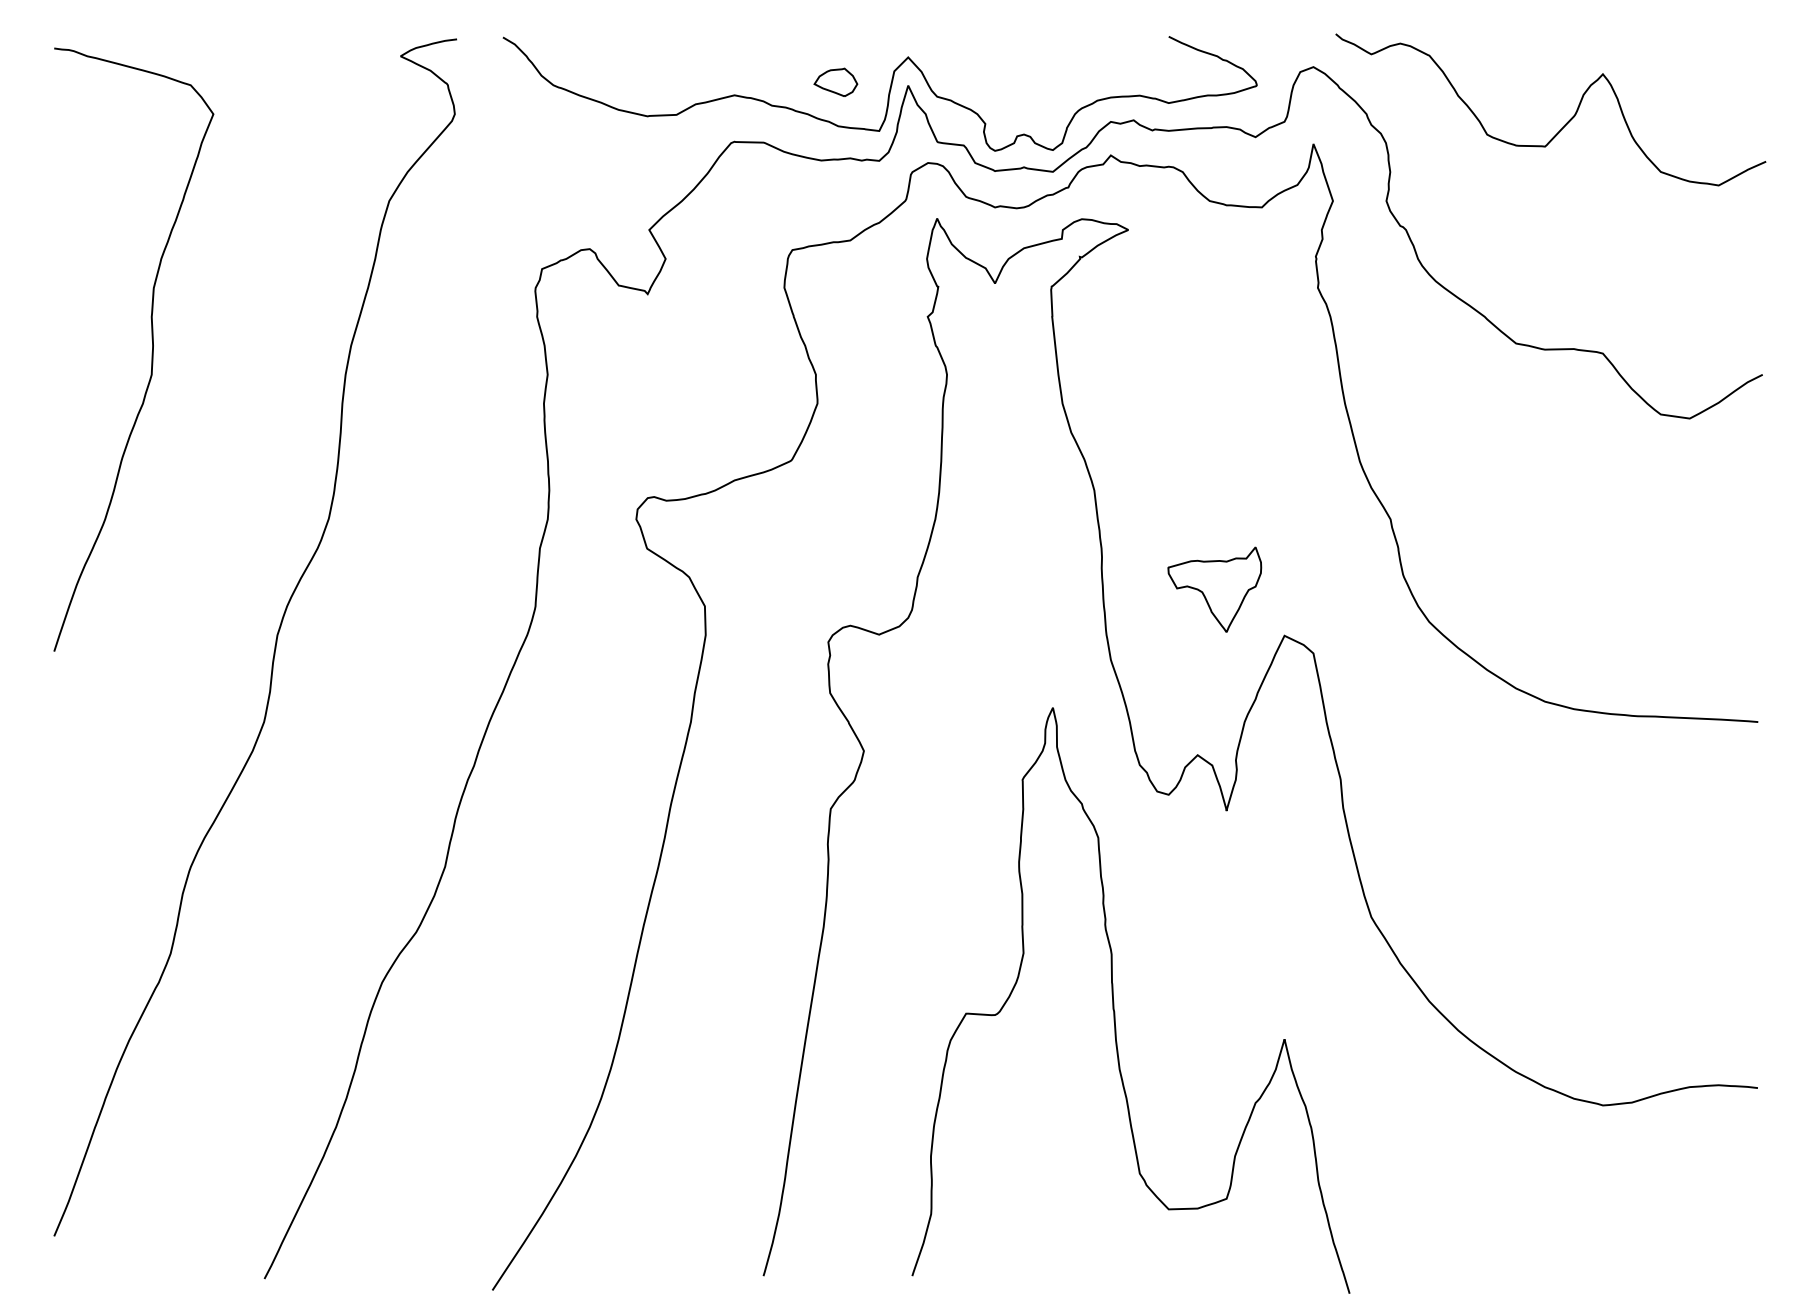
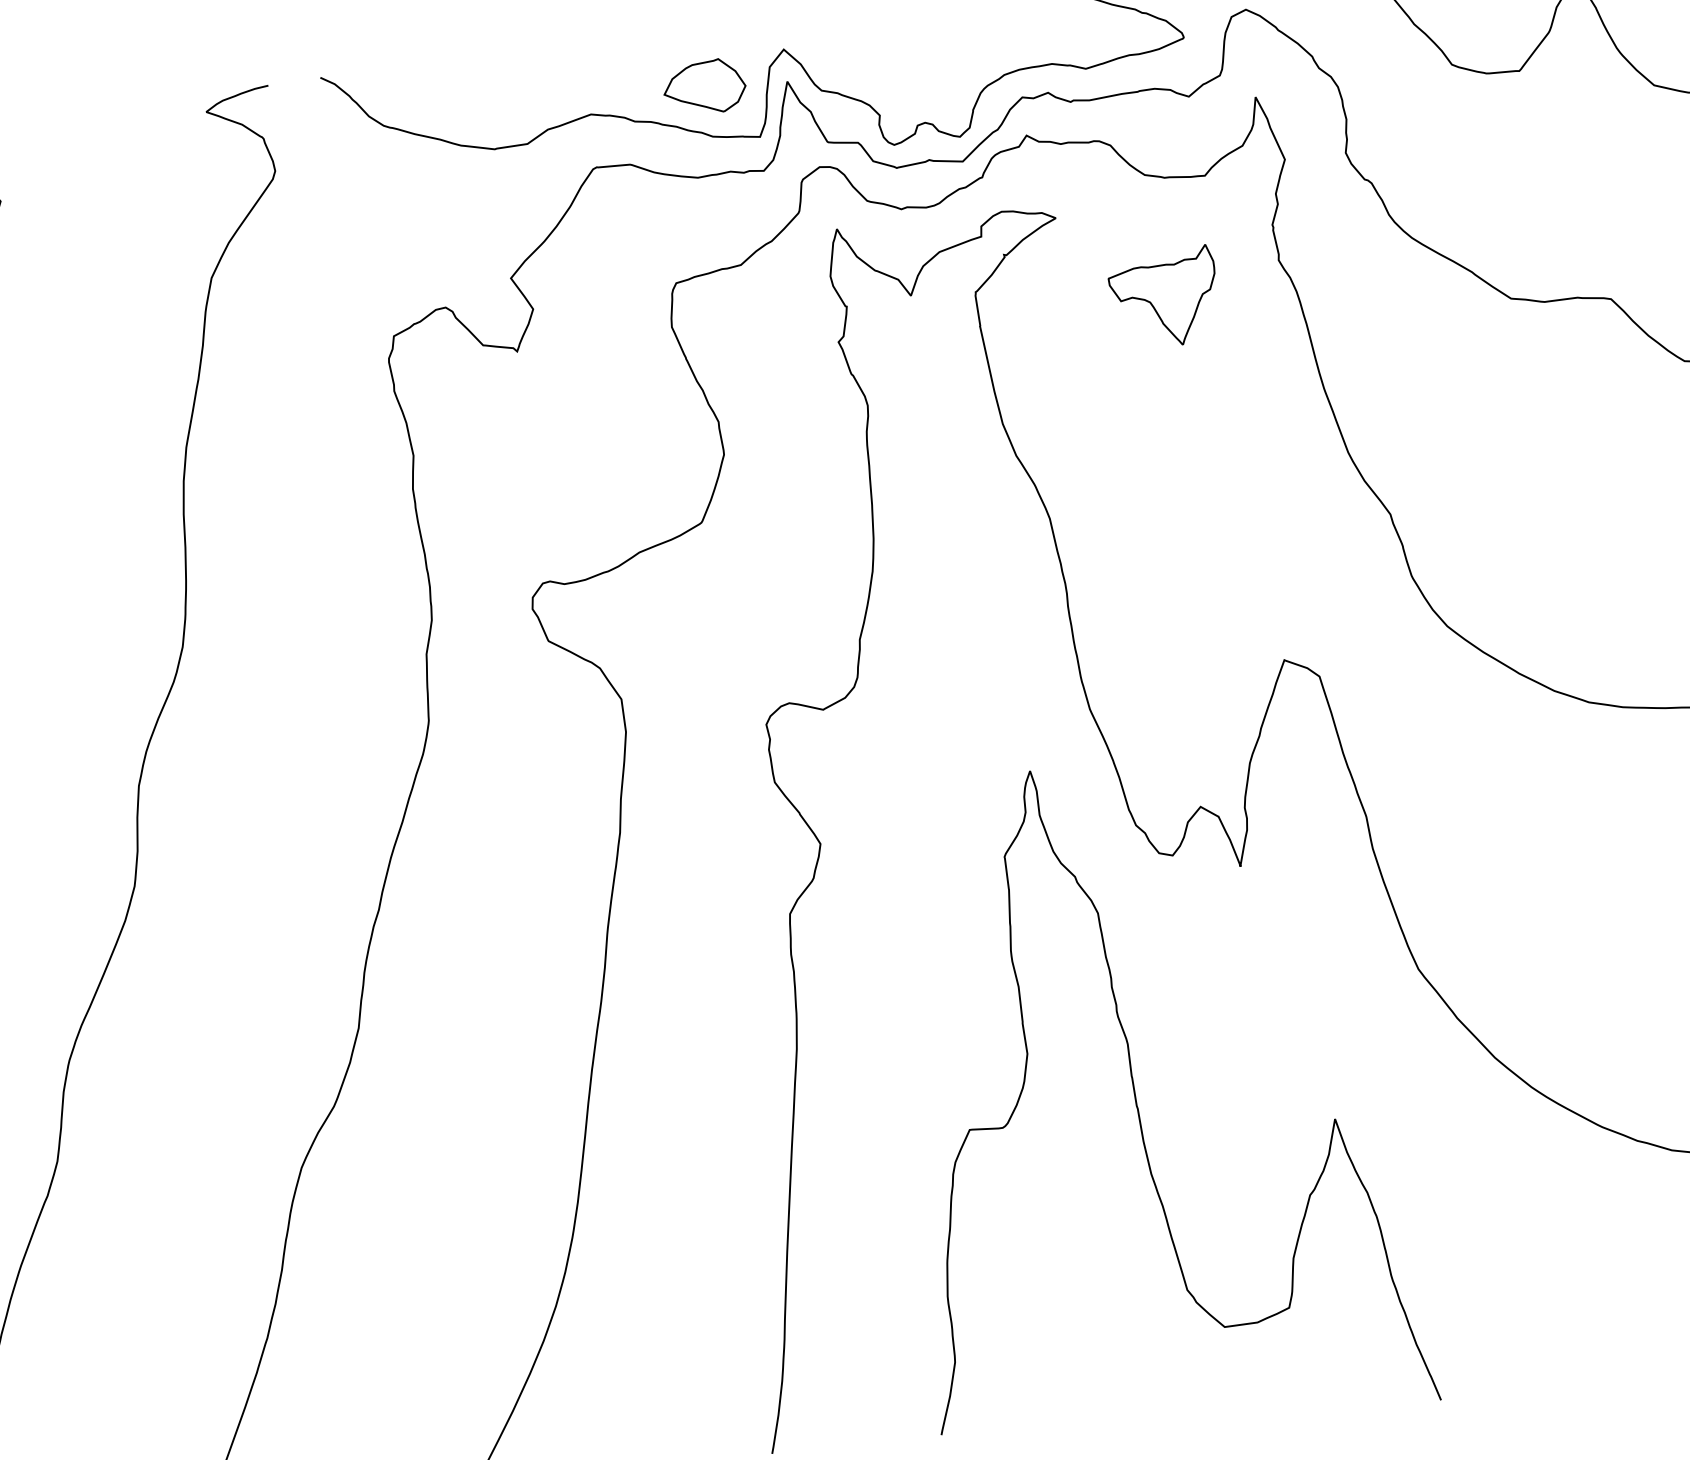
part: (835, 82) -> (704, 87), size x1.67
part: (1214, 589) -> (1163, 297), moved

